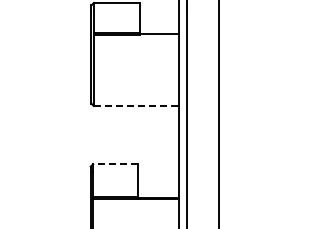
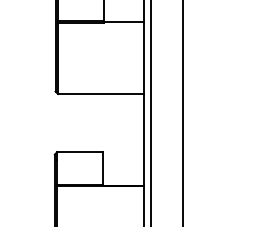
line: (136, 106) -> (100, 94), dashed -> solid
line: (115, 164) -> (79, 152), dashed -> solid

